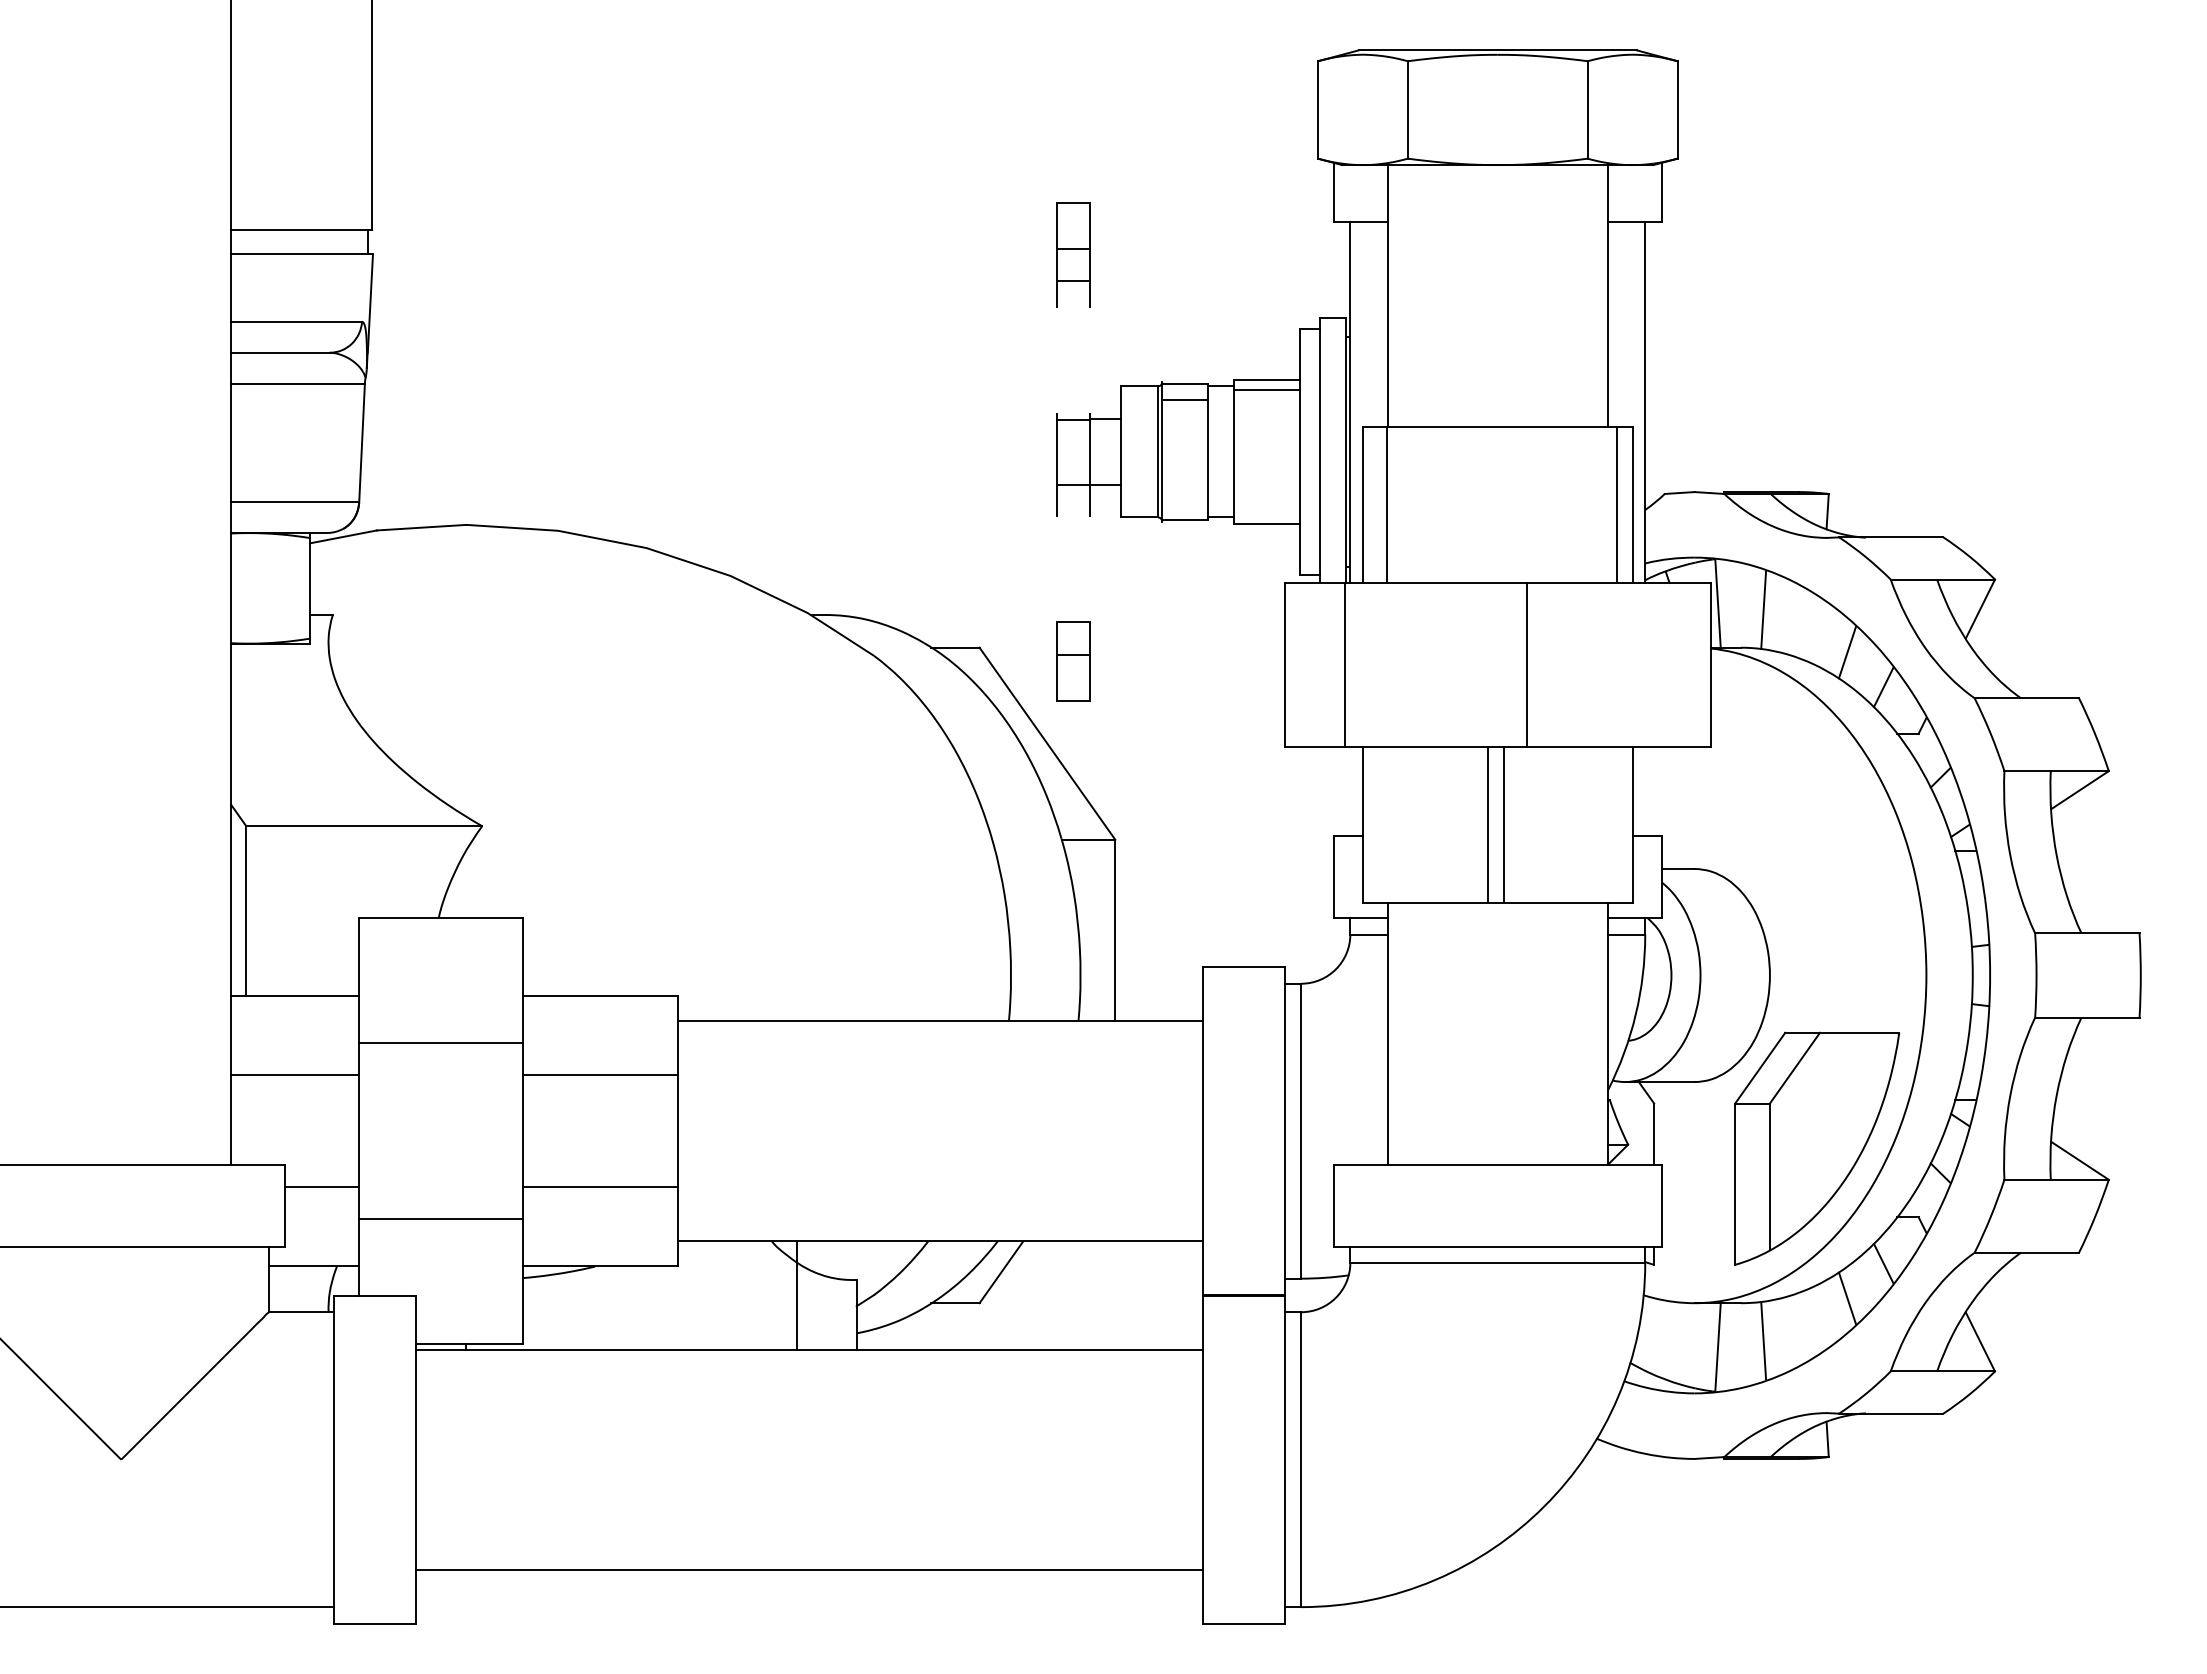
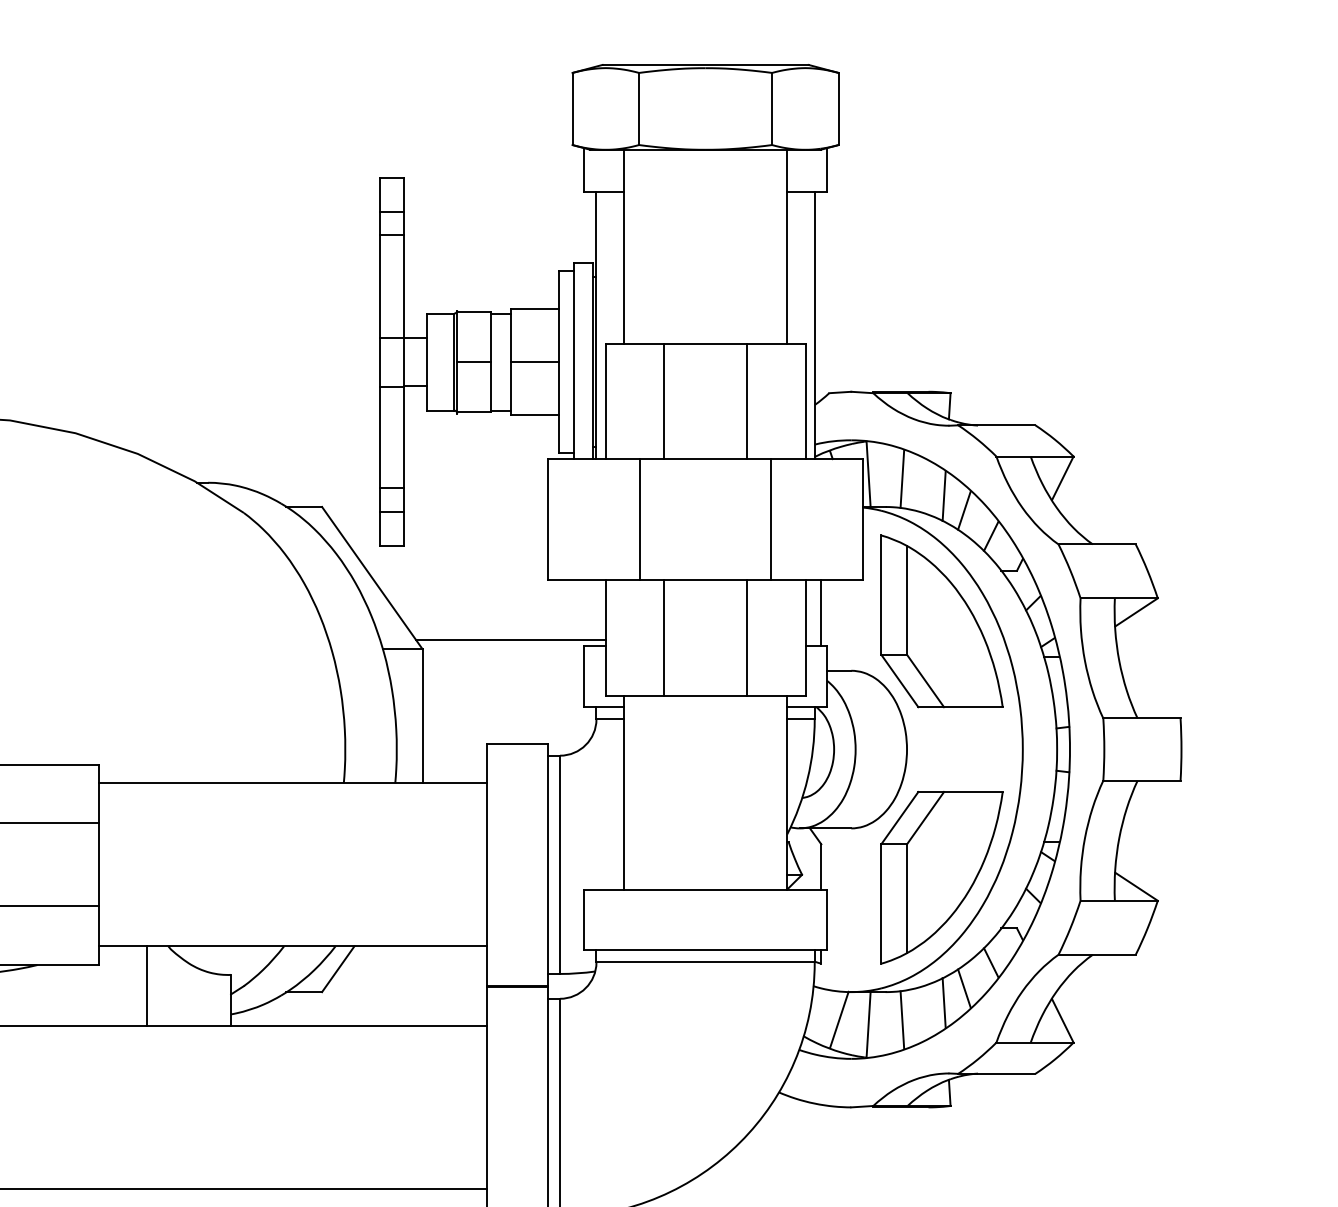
line: (1266, 389) -> (534, 361), moved
line: (1185, 399) -> (474, 361), moved
line: (1057, 452) -> (379, 362), dashed -> solid
line: (1090, 452) -> (404, 362), dashed -> solid
line: (1386, 505) -> (663, 401), moved
line: (1616, 505) -> (746, 401), moved
line: (1820, 632) -> (944, 495), added
line: (1345, 664) -> (640, 519), moved
line: (1526, 664) -> (770, 519), moved
line: (1654, 791) -> (821, 613), added
part: (1817, 802) -> (942, 621), added
line: (1487, 824) -> (746, 637), moved
line: (1503, 824) -> (663, 637), moved
line: (1234, 828) -> (510, 640), added
line: (797, 1295) -> (146, 986), moved
line: (1820, 1317) -> (944, 1002), added
line: (1678, 1340) -> (839, 1019), added

